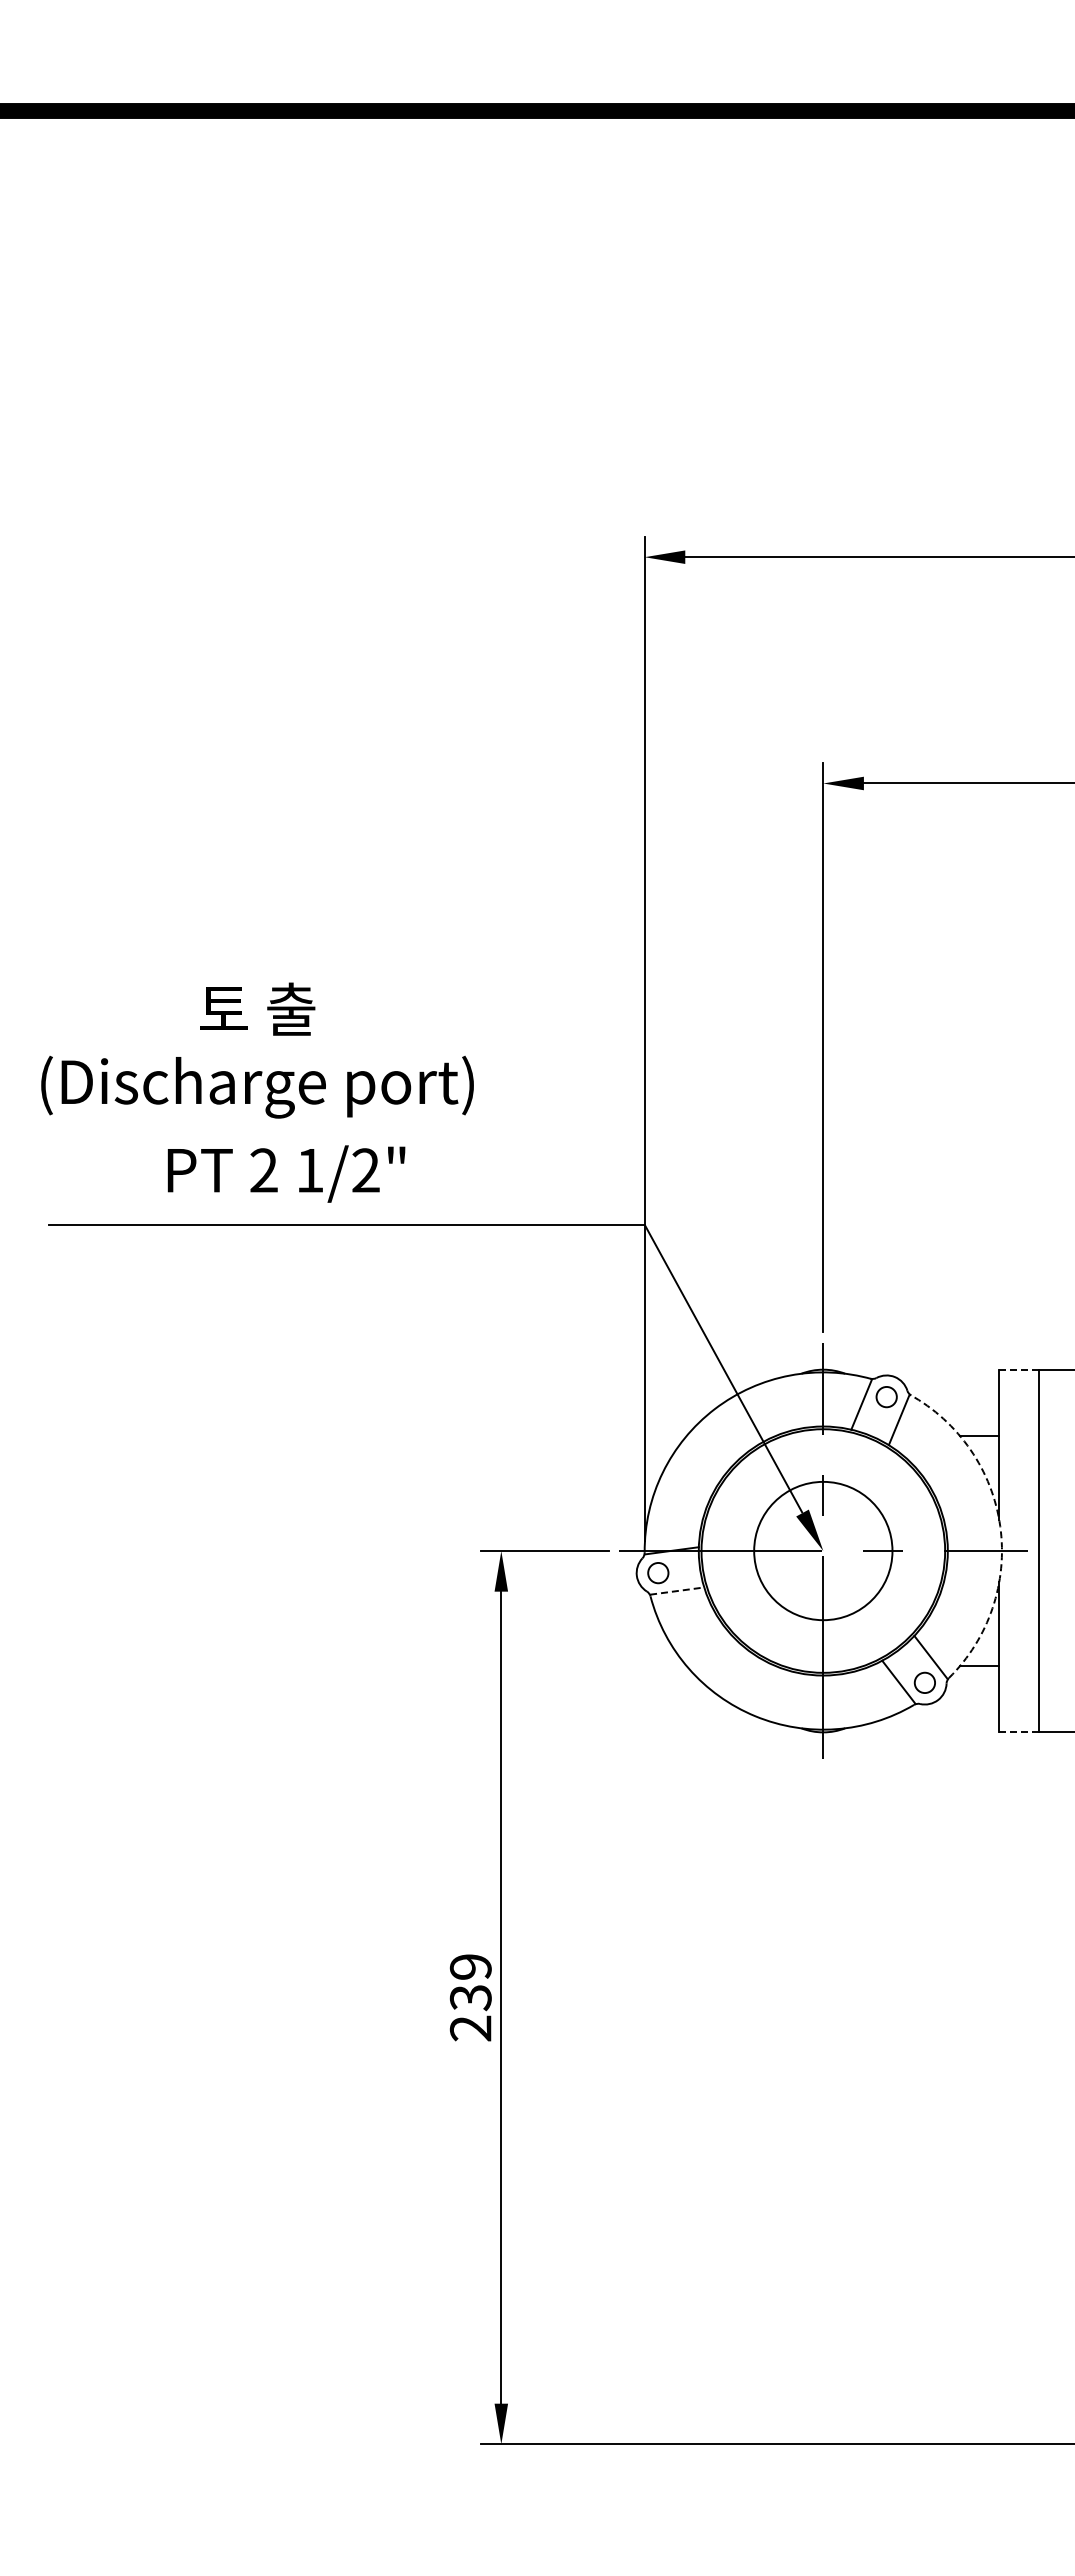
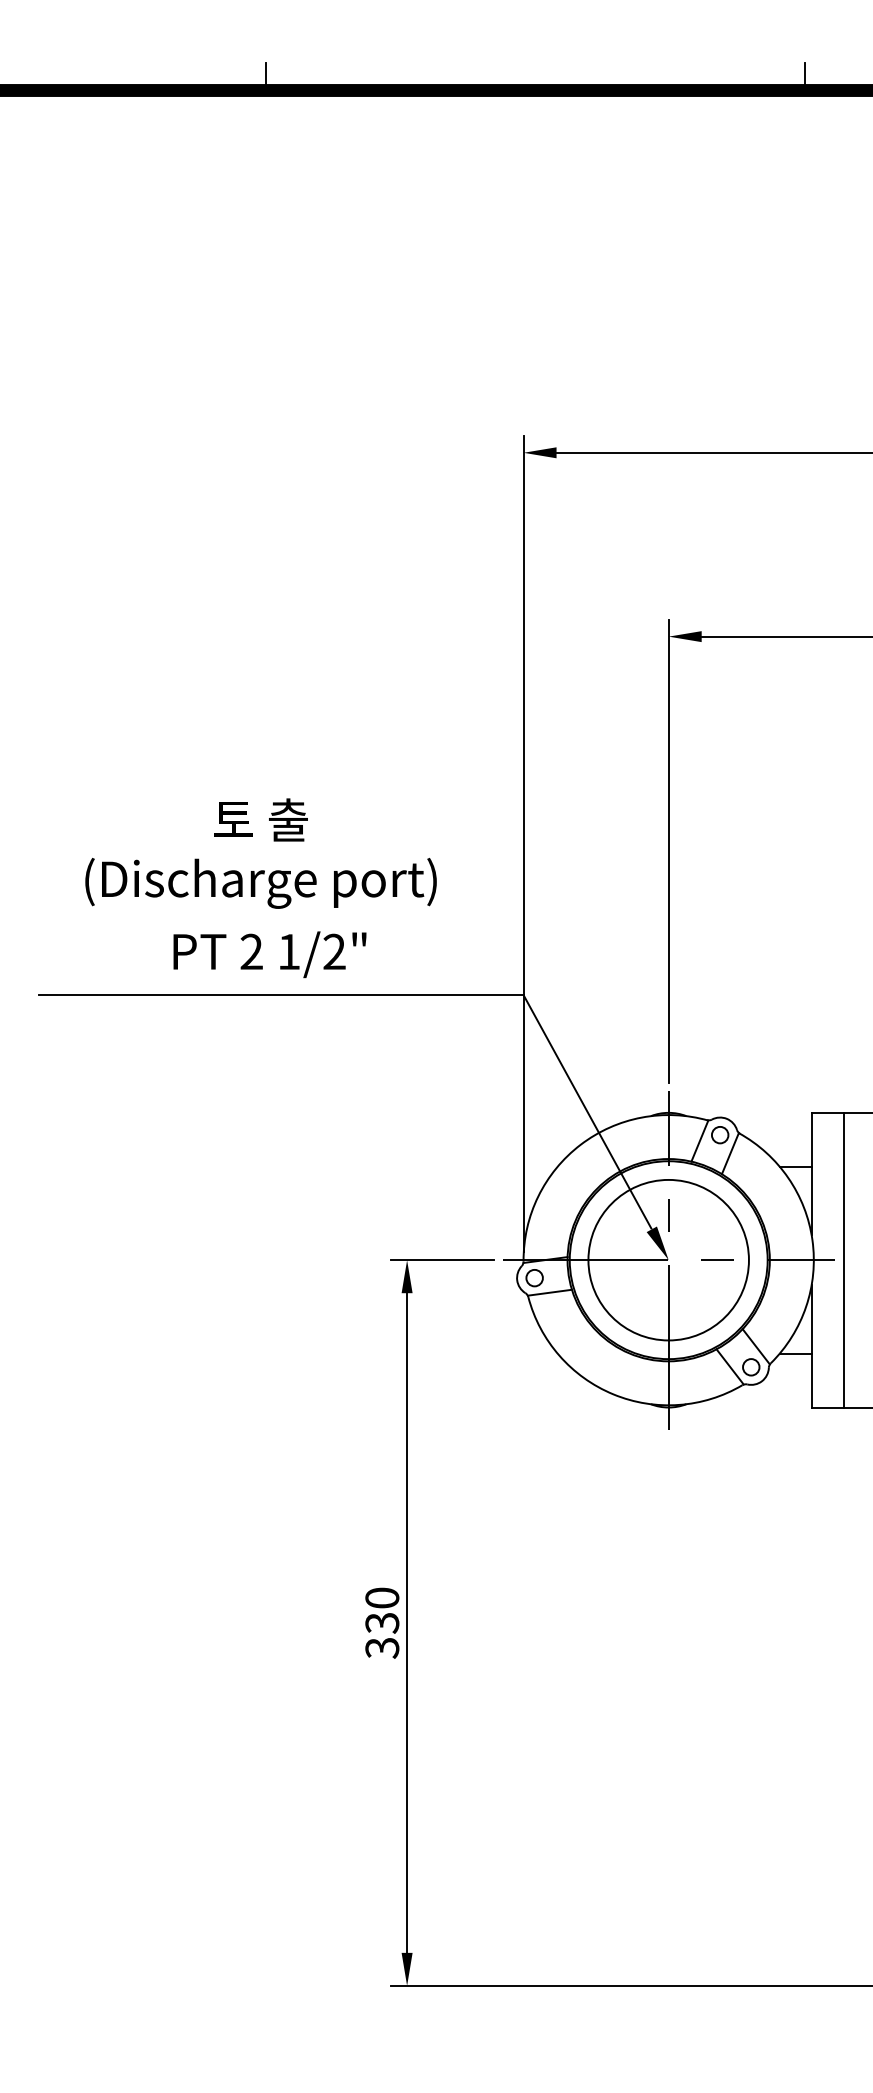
line: (327, 90) -> (265, 73), added
line: (991, 90) -> (805, 73), added
text: (257, 1050) -> (261, 853), moved
text: (286, 1173) -> (269, 954), moved
line: (1018, 1369) -> (827, 1112), dashed -> solid
arc: (1000, 1526) -> (812, 1240), dashed -> solid
circle: (823, 1550) -> (668, 1259), size x1.43
line: (677, 1591) -> (550, 1293), dashed -> solid
line: (1018, 1732) -> (827, 1407), dashed -> solid
text: (470, 1997) -> (382, 1622), 239 -> 330

